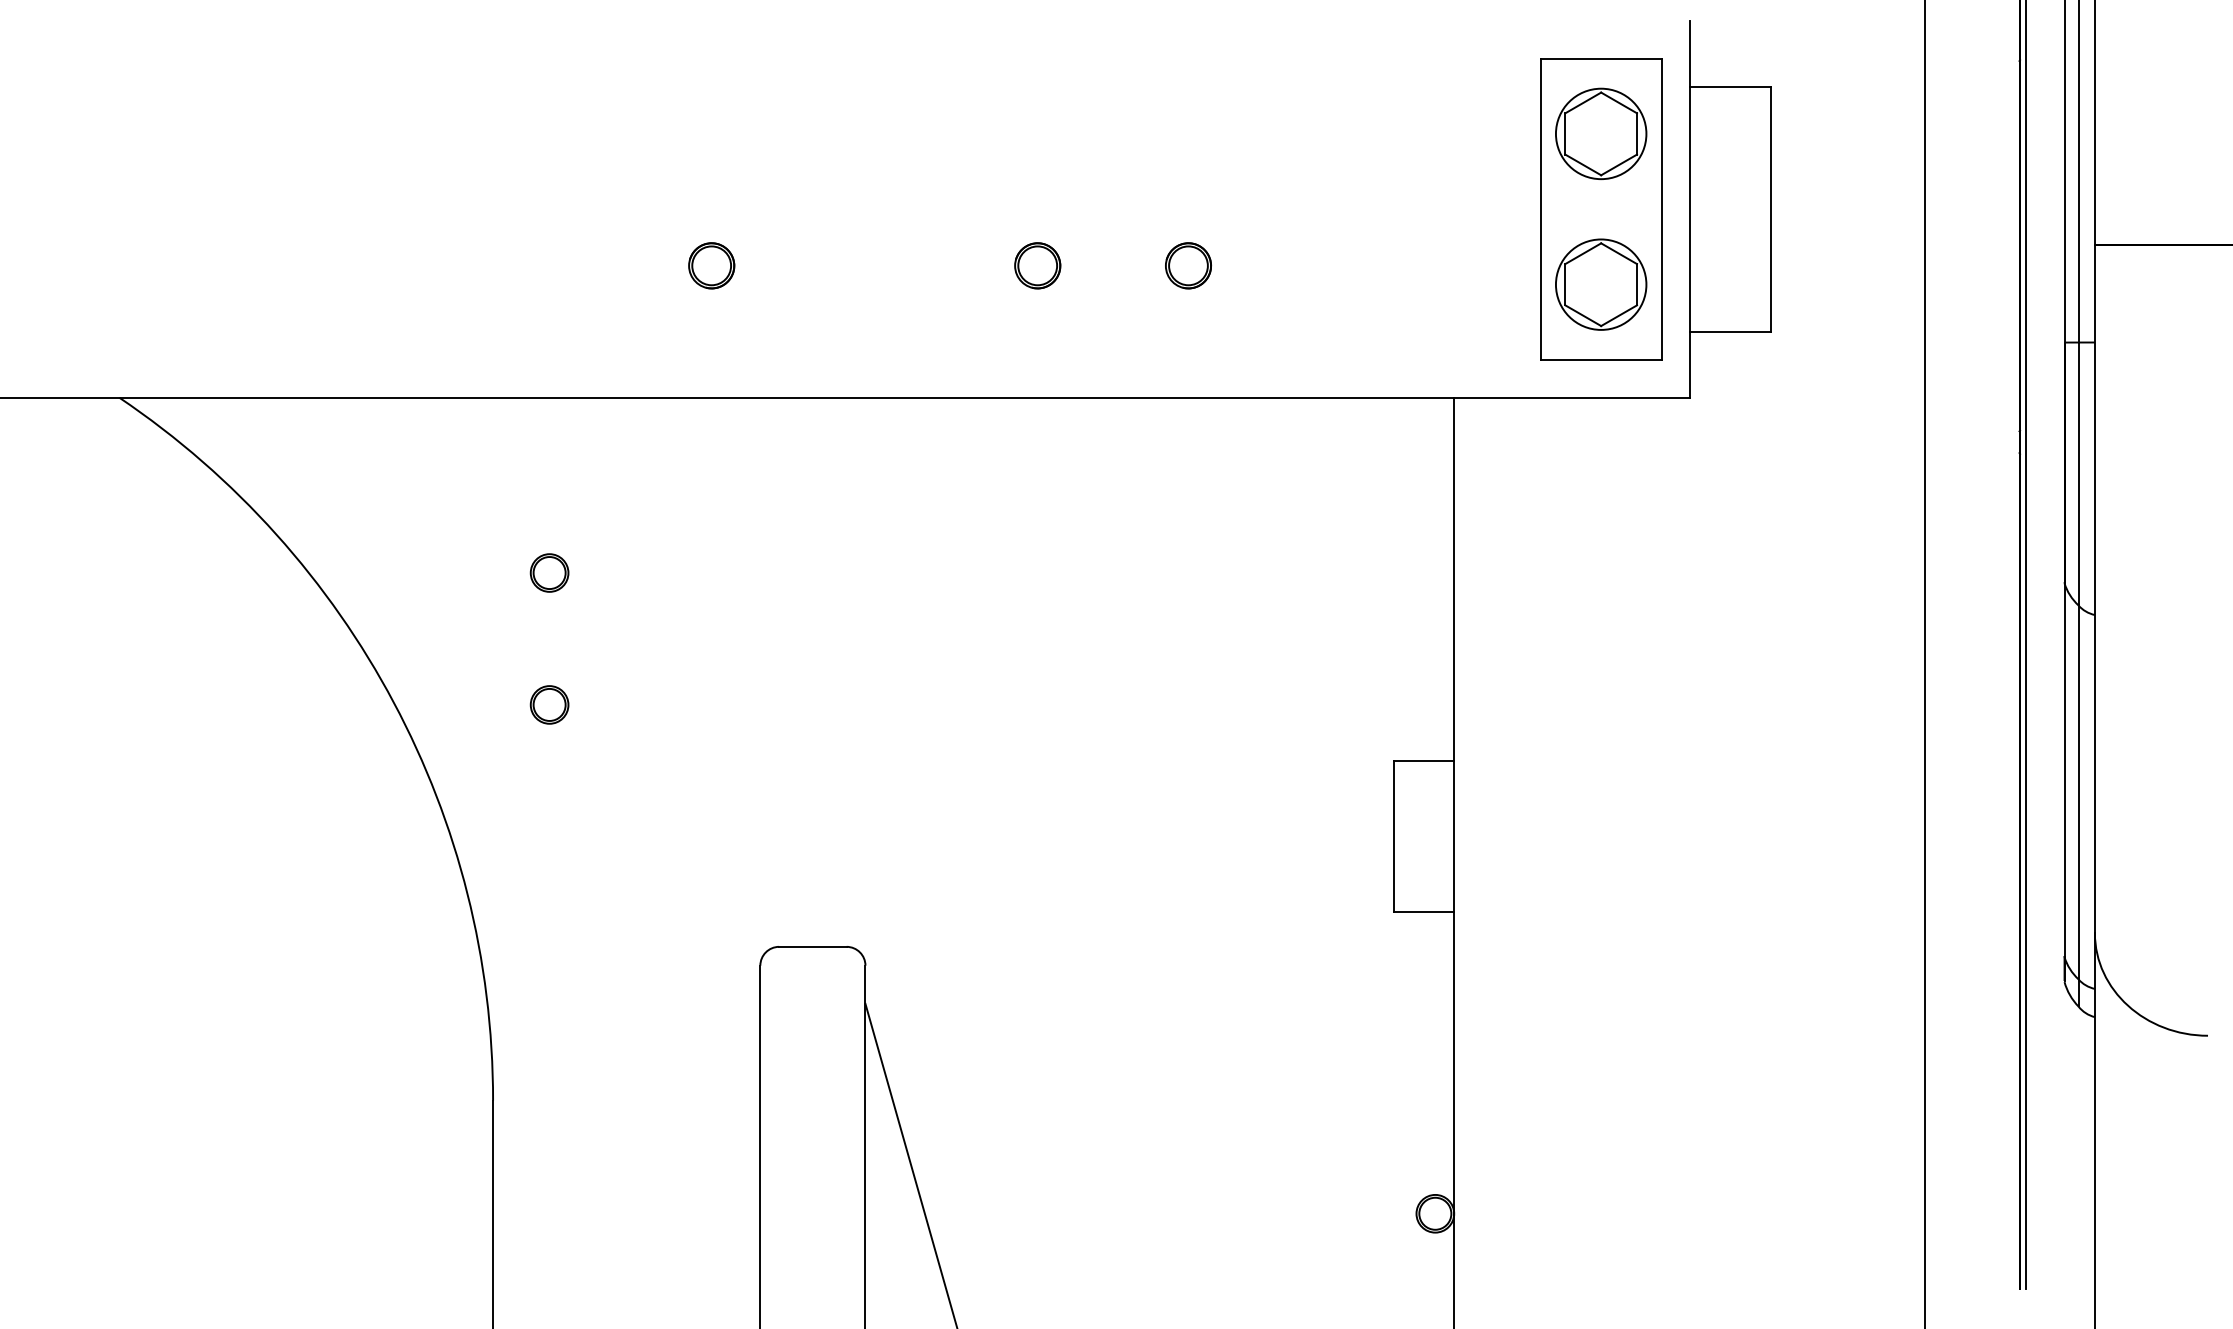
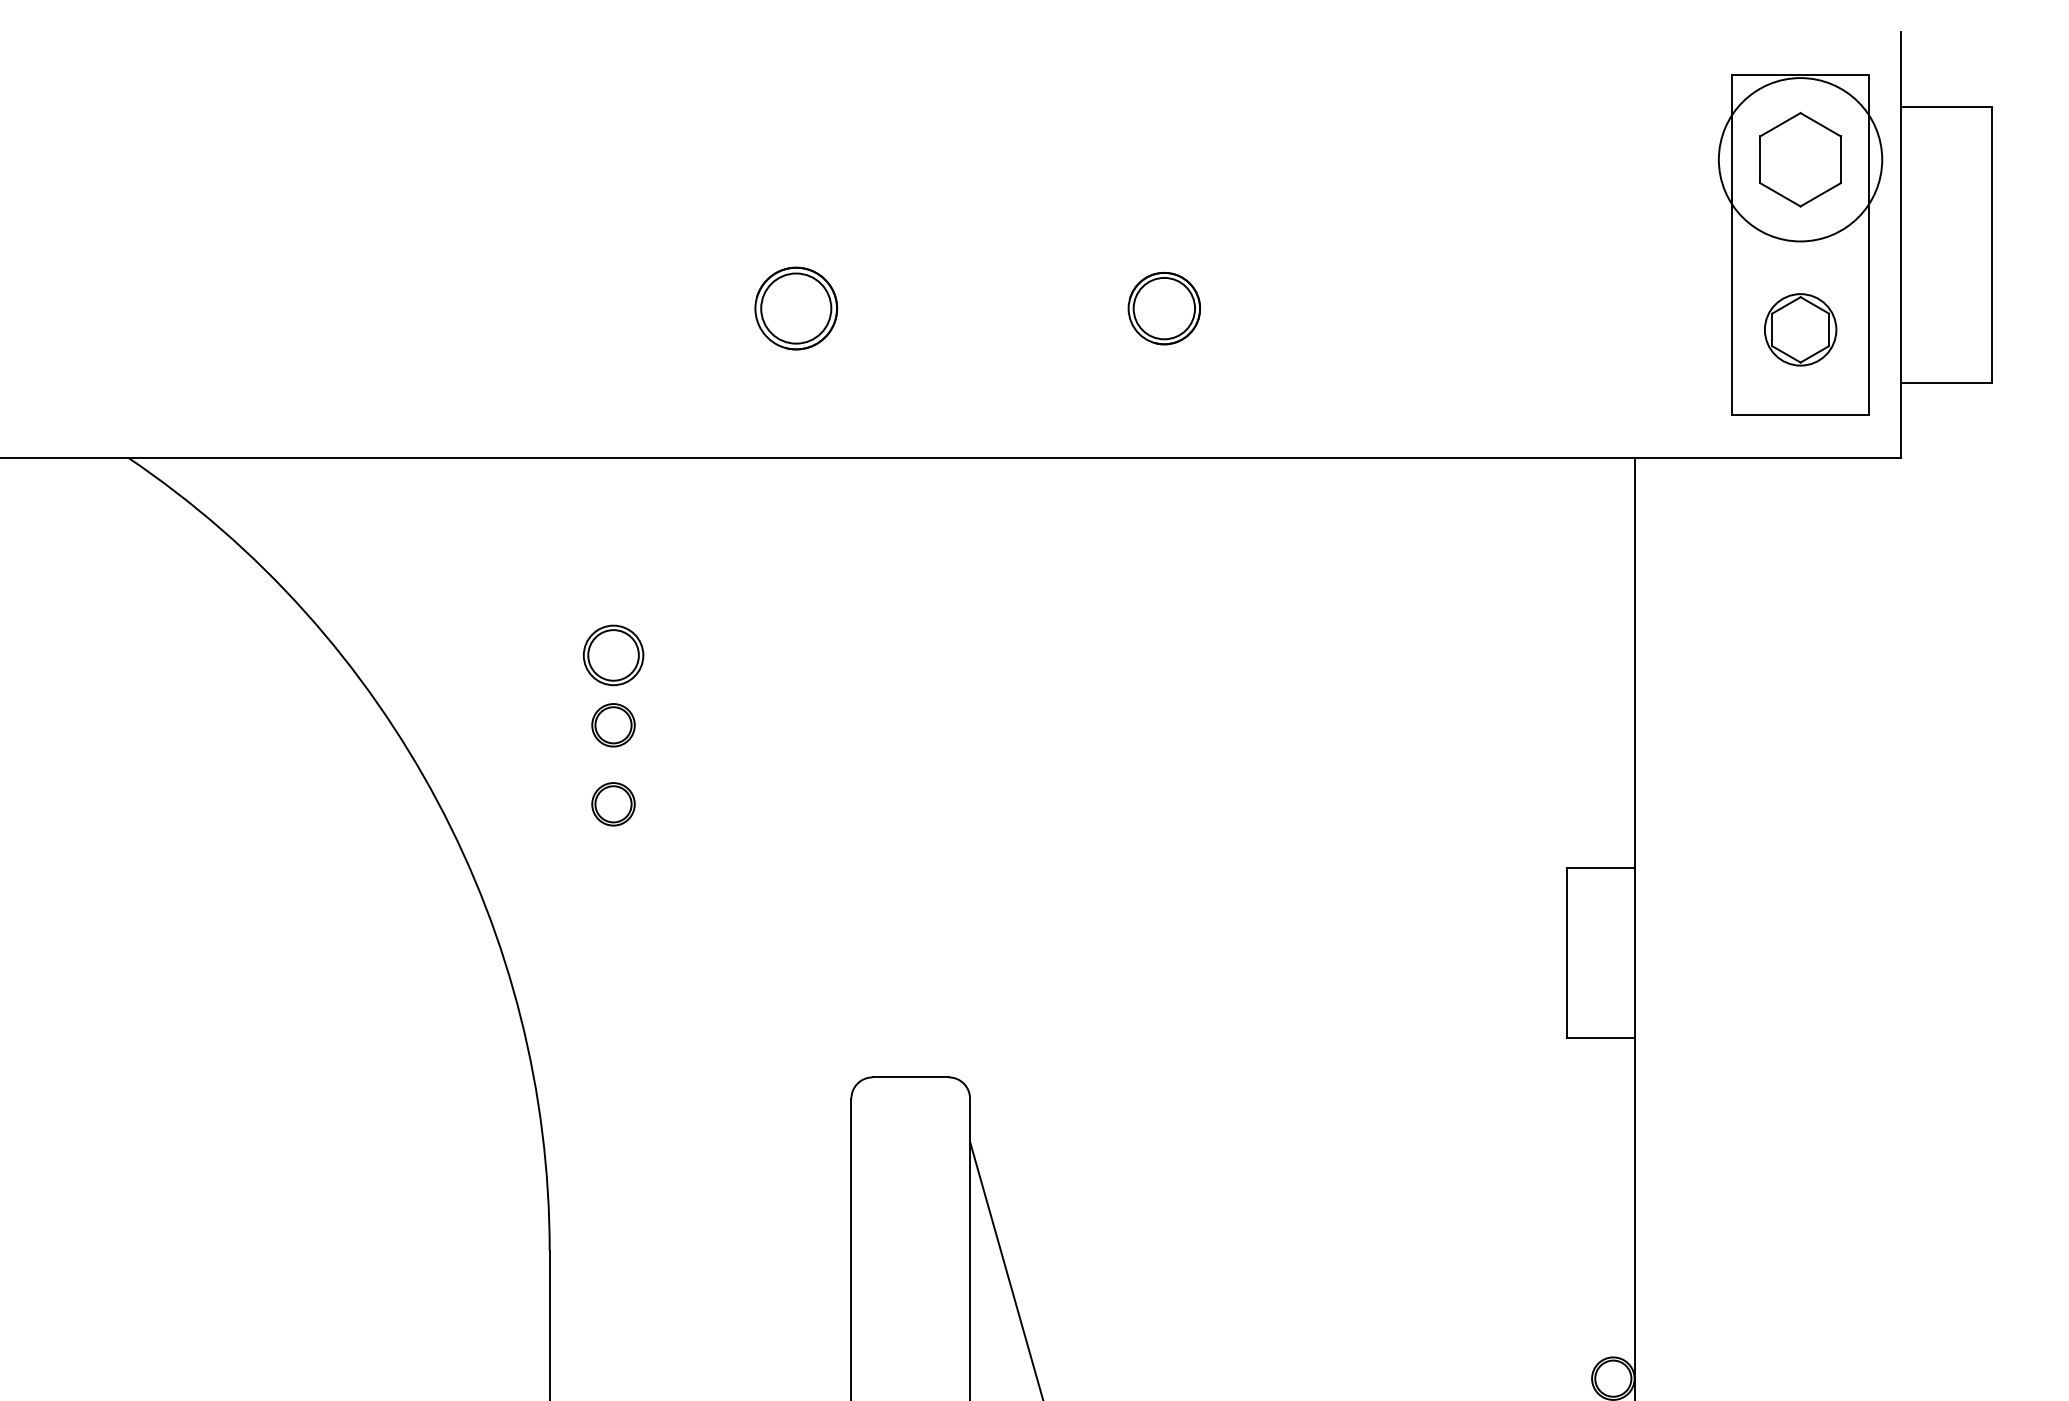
circle: (1600, 133) -> (1799, 159), size x1.6
part: (711, 265) -> (796, 308), size x1.6
part: (1037, 265) -> (1164, 308), size x1.4
part: (1188, 265) -> (1334, 308), removed
part: (1601, 284) -> (1800, 329), size x0.7
part: (549, 572) -> (613, 654), size x1.4
part: (549, 634) -> (613, 724), added

